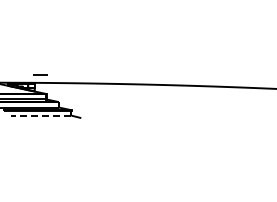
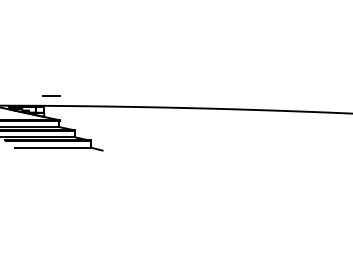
line: (40, 115) -> (51, 147), dashed -> solid

